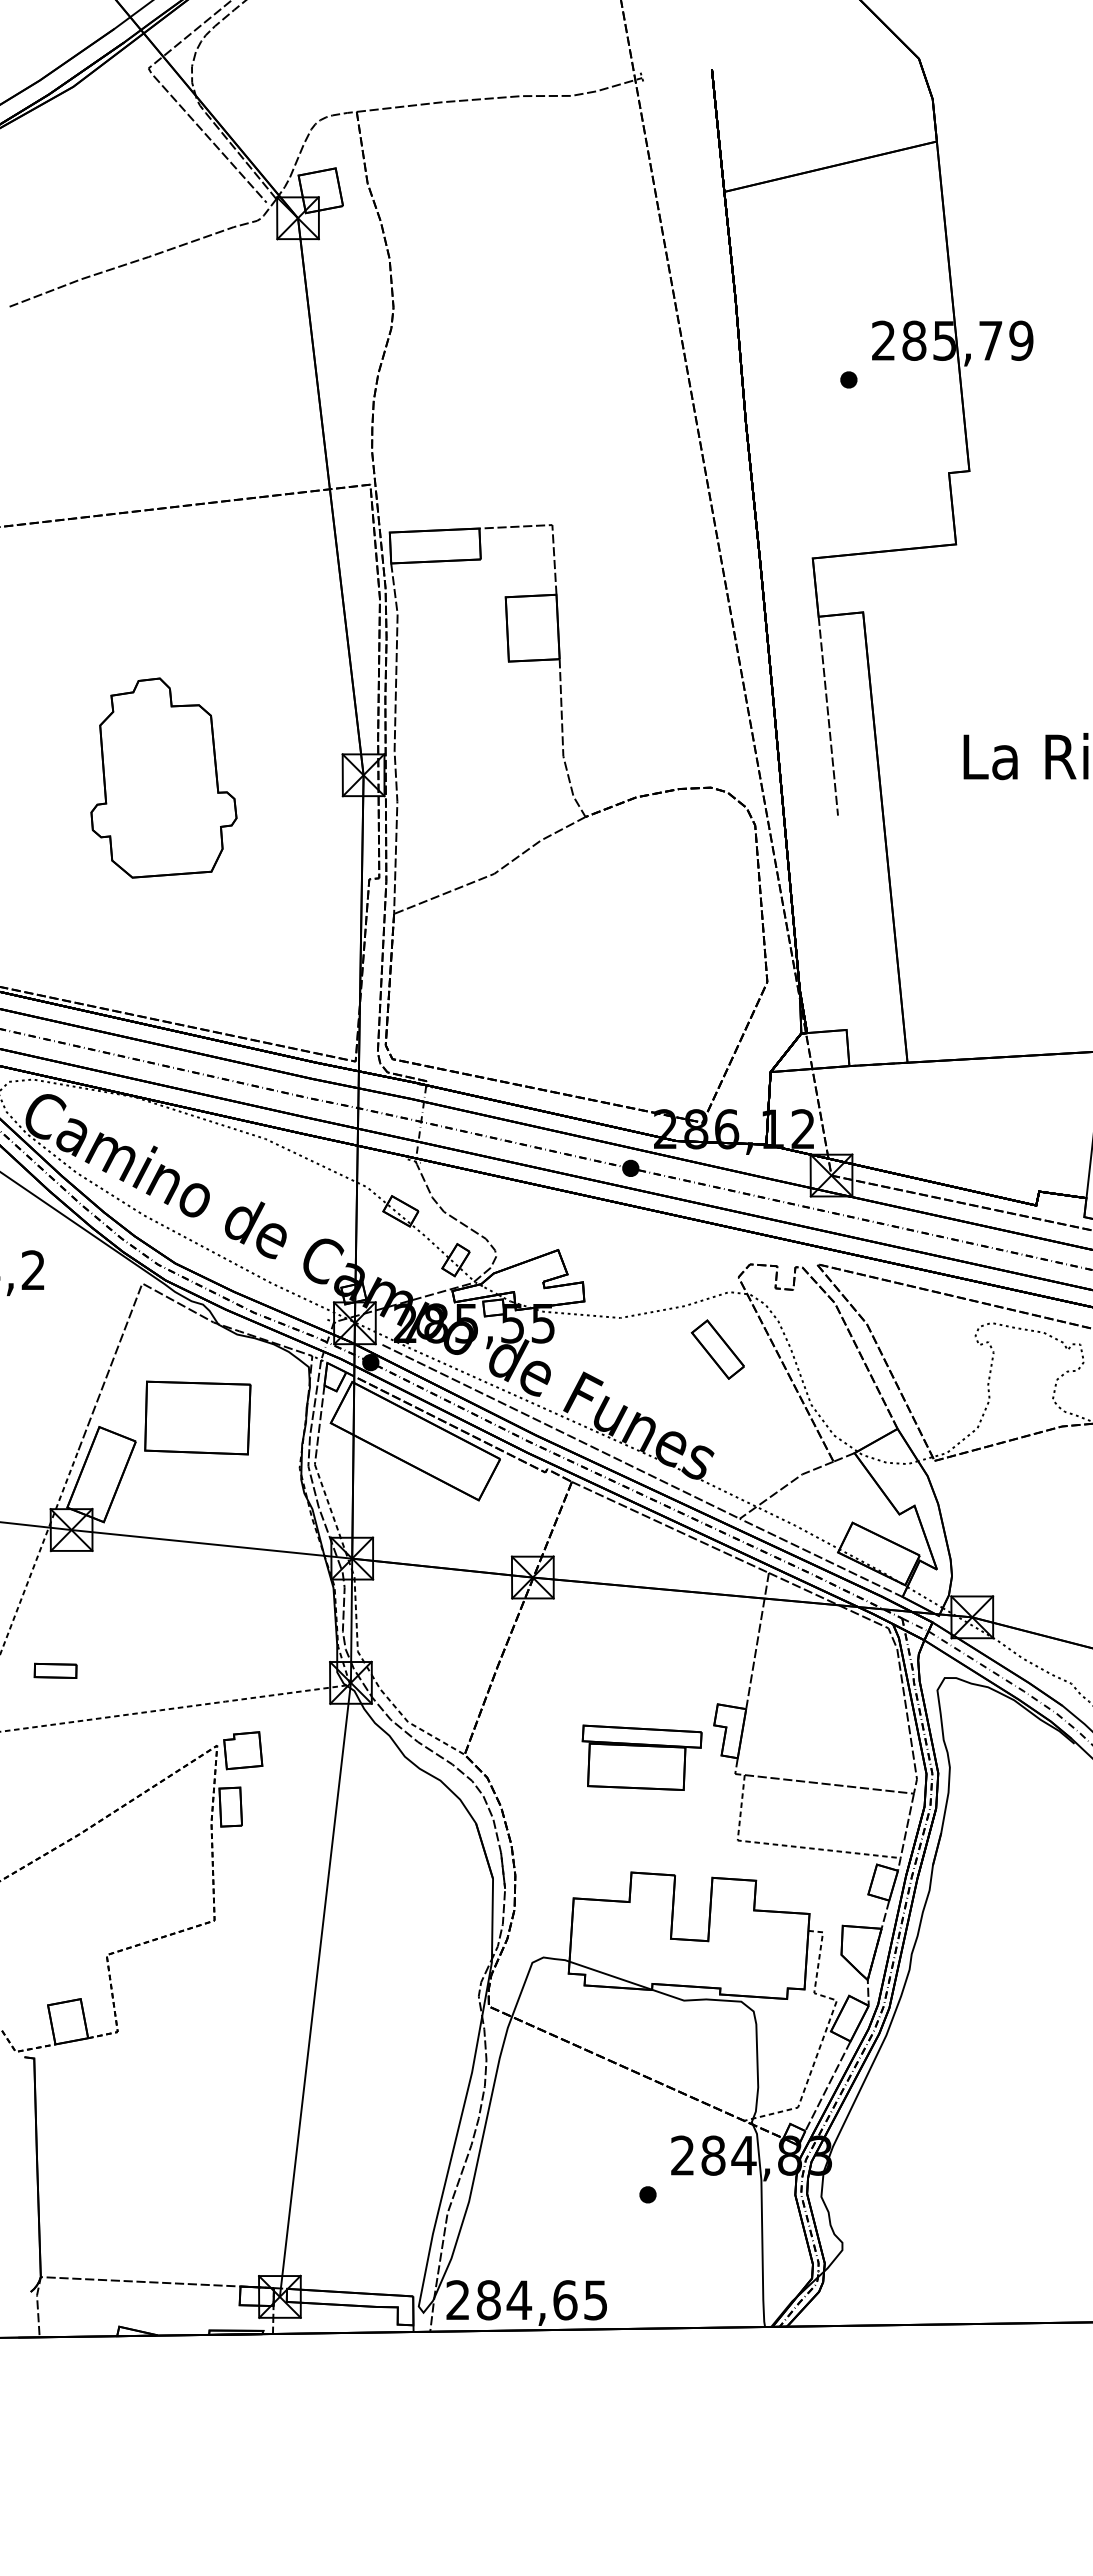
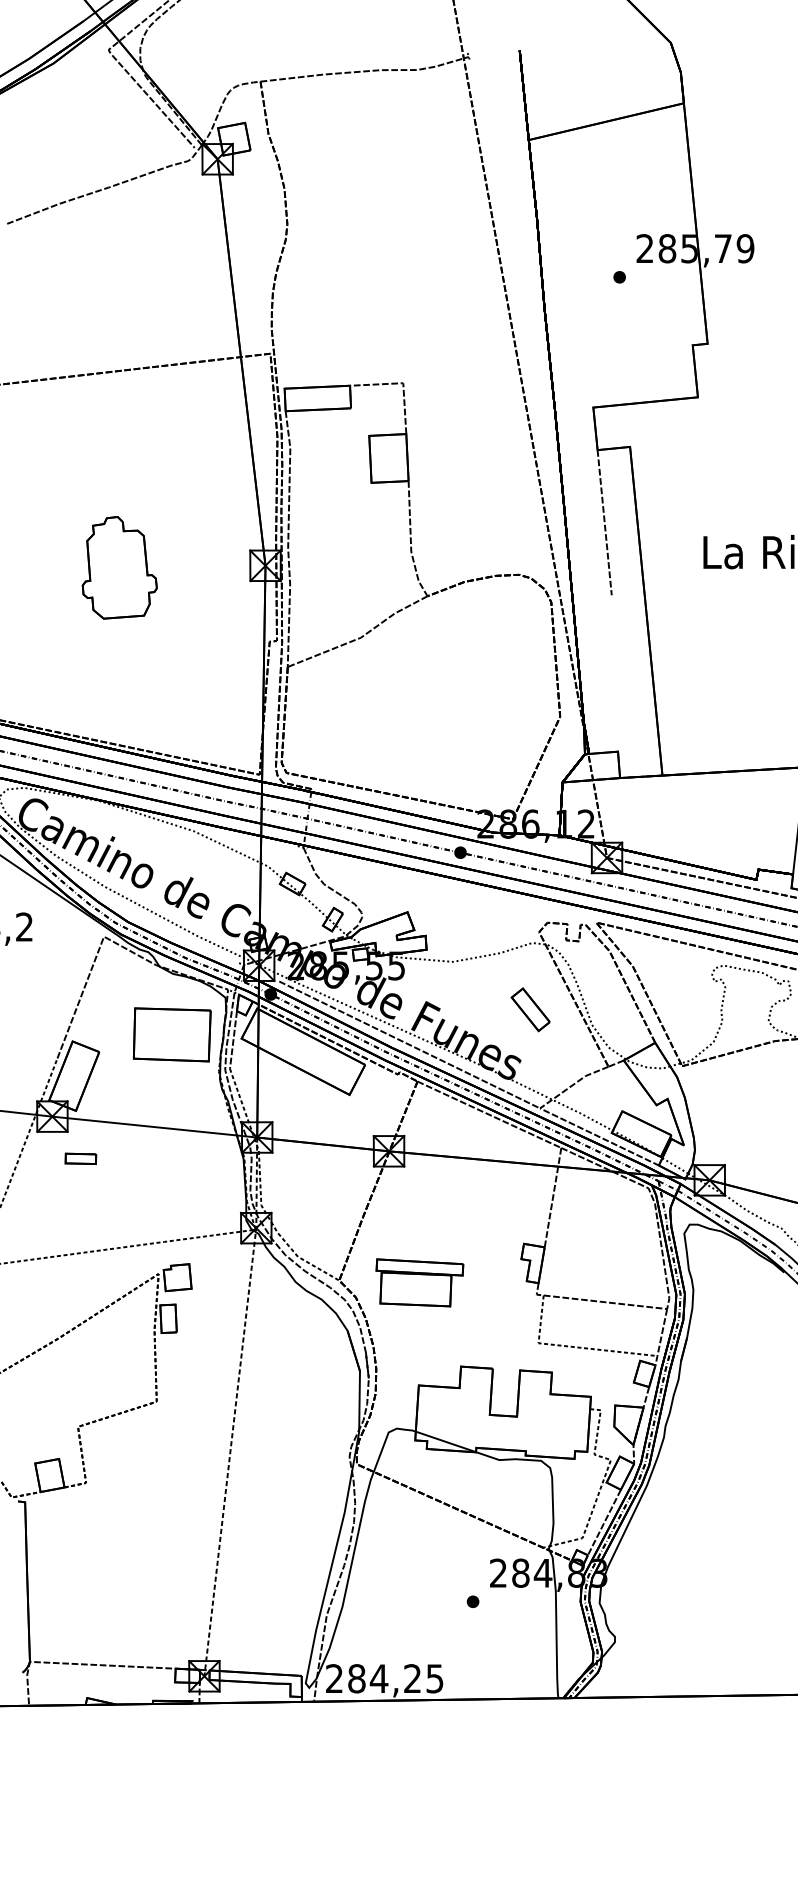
part: (163, 777) -> (119, 567), size x0.7
part: (717, 1349) -> (530, 1009), moved
part: (197, 1417) -> (172, 1034), moved
part: (55, 1670) -> (80, 1158), moved
part: (641, 1757) -> (419, 1282), moved
line: (322, 1927) -> (235, 1406), solid -> dashed
text: (565, 2300) -> (412, 1678), 284,65 -> 284,25

